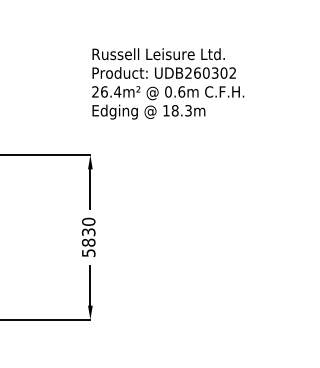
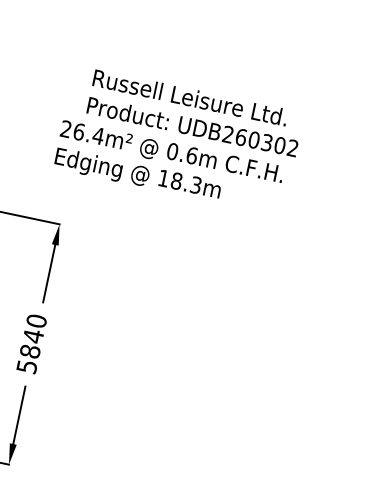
text: (168, 102) -> (169, 167), moved
text: (88, 232) -> (33, 336), 5830 -> 5840

